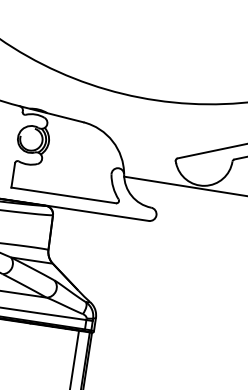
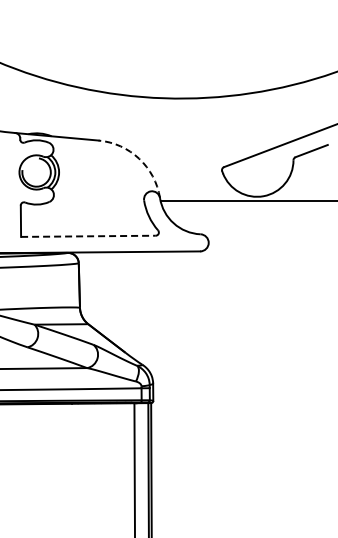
arc: (113, 141) -> (139, 158), solid -> dashed
line: (63, 195) -> (88, 236), solid -> dashed

